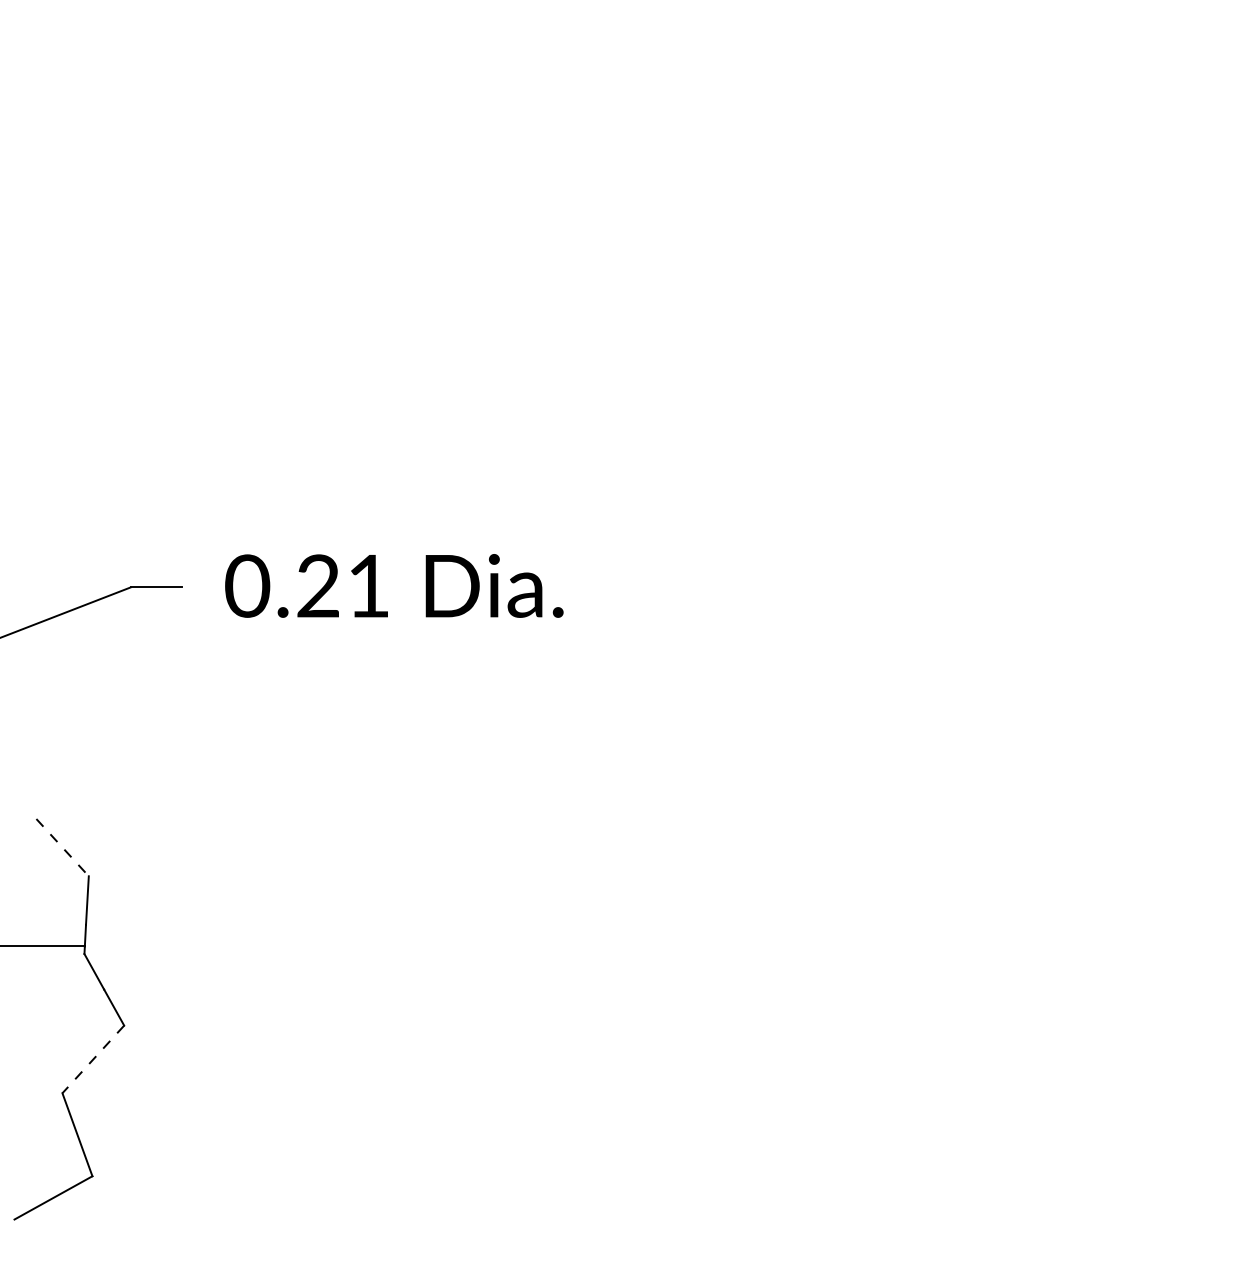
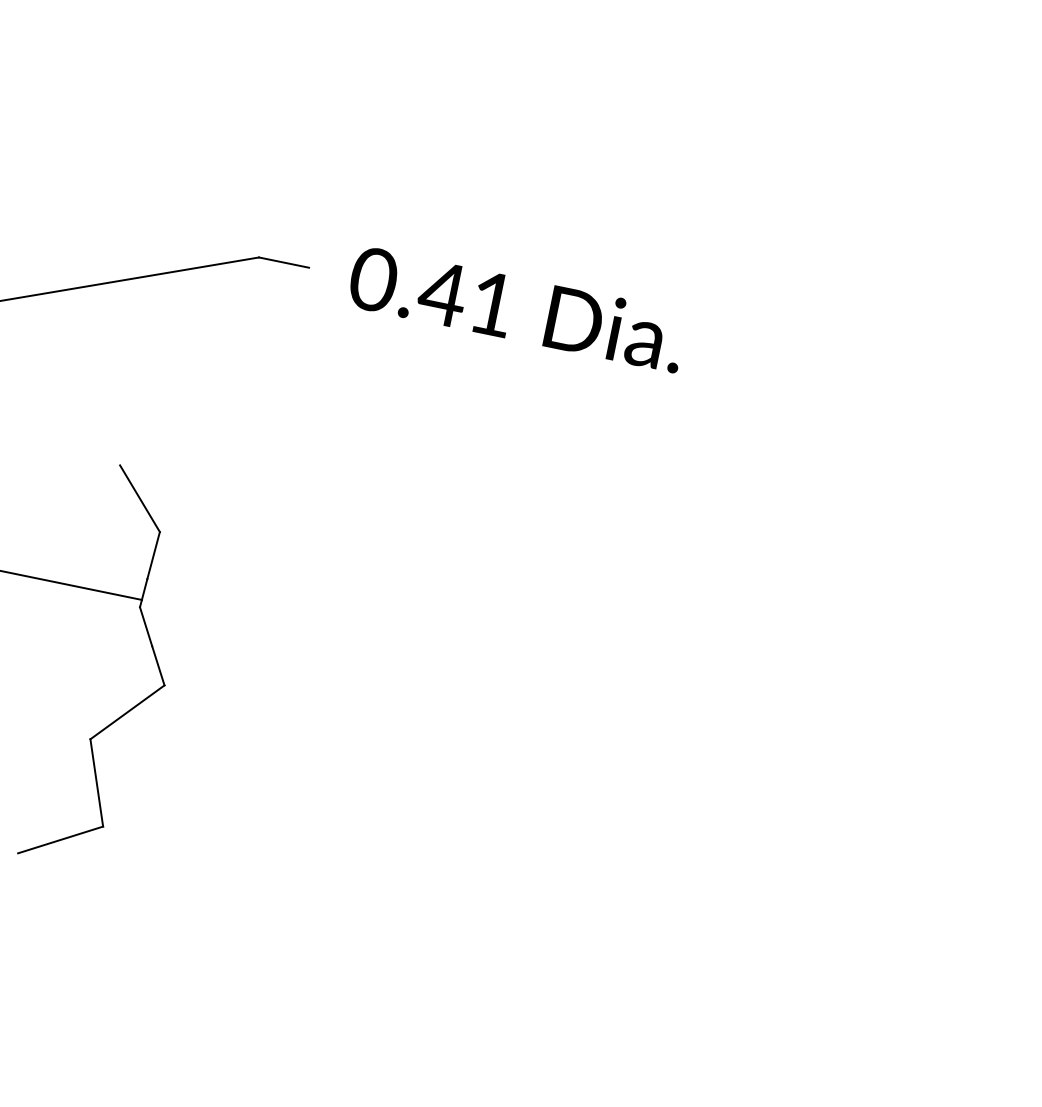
text: (317, 585) -> (442, 293), 0.21 -> 0.41
line: (62, 847) -> (139, 498), dashed -> solid
line: (93, 1059) -> (127, 712), dashed -> solid

